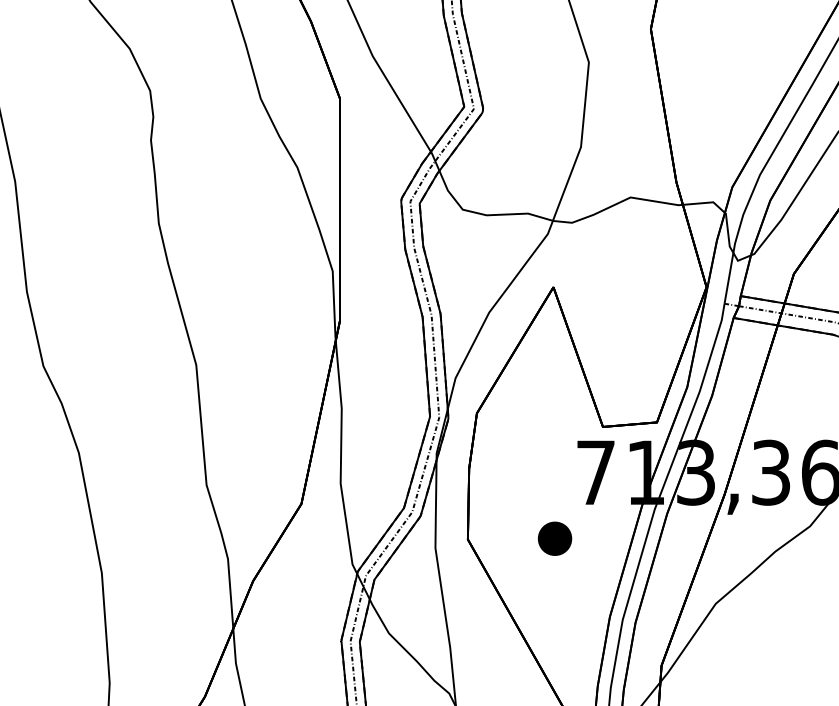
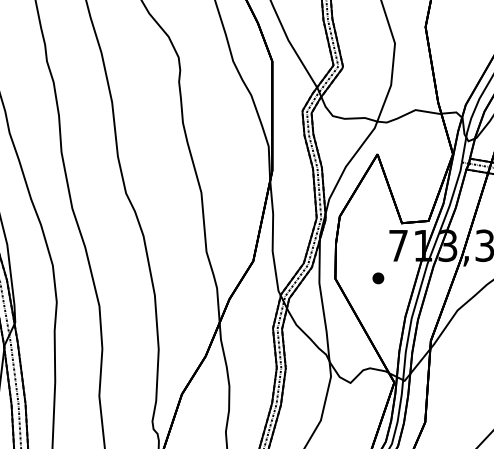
part: (555, 539) -> (378, 278), size x0.7

